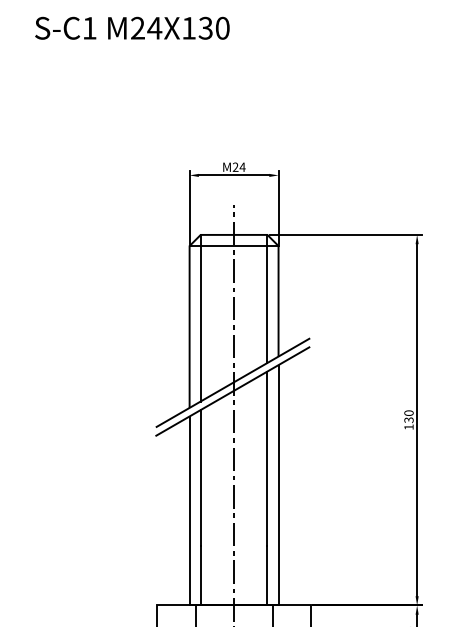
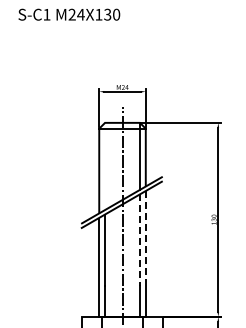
line: (201, 318) -> (105, 166), removed
line: (277, 453) -> (145, 237), solid -> dashed
line: (266, 459) -> (139, 240), solid -> dashed

